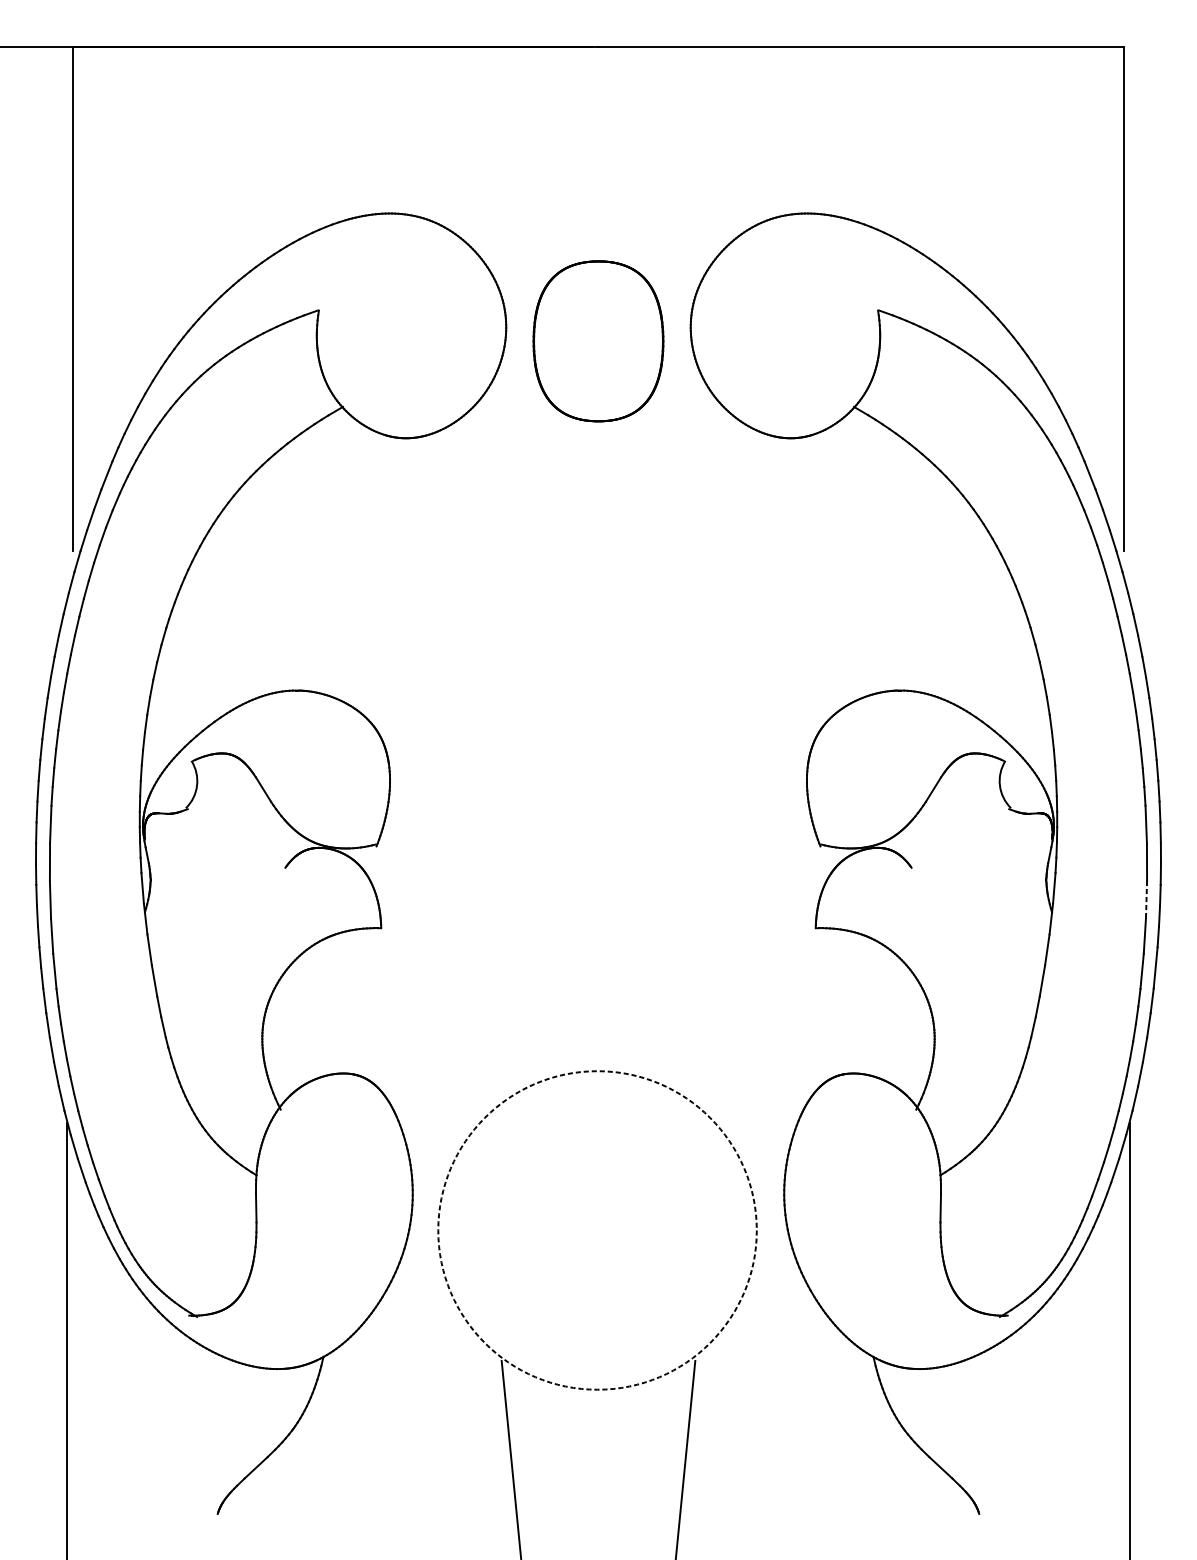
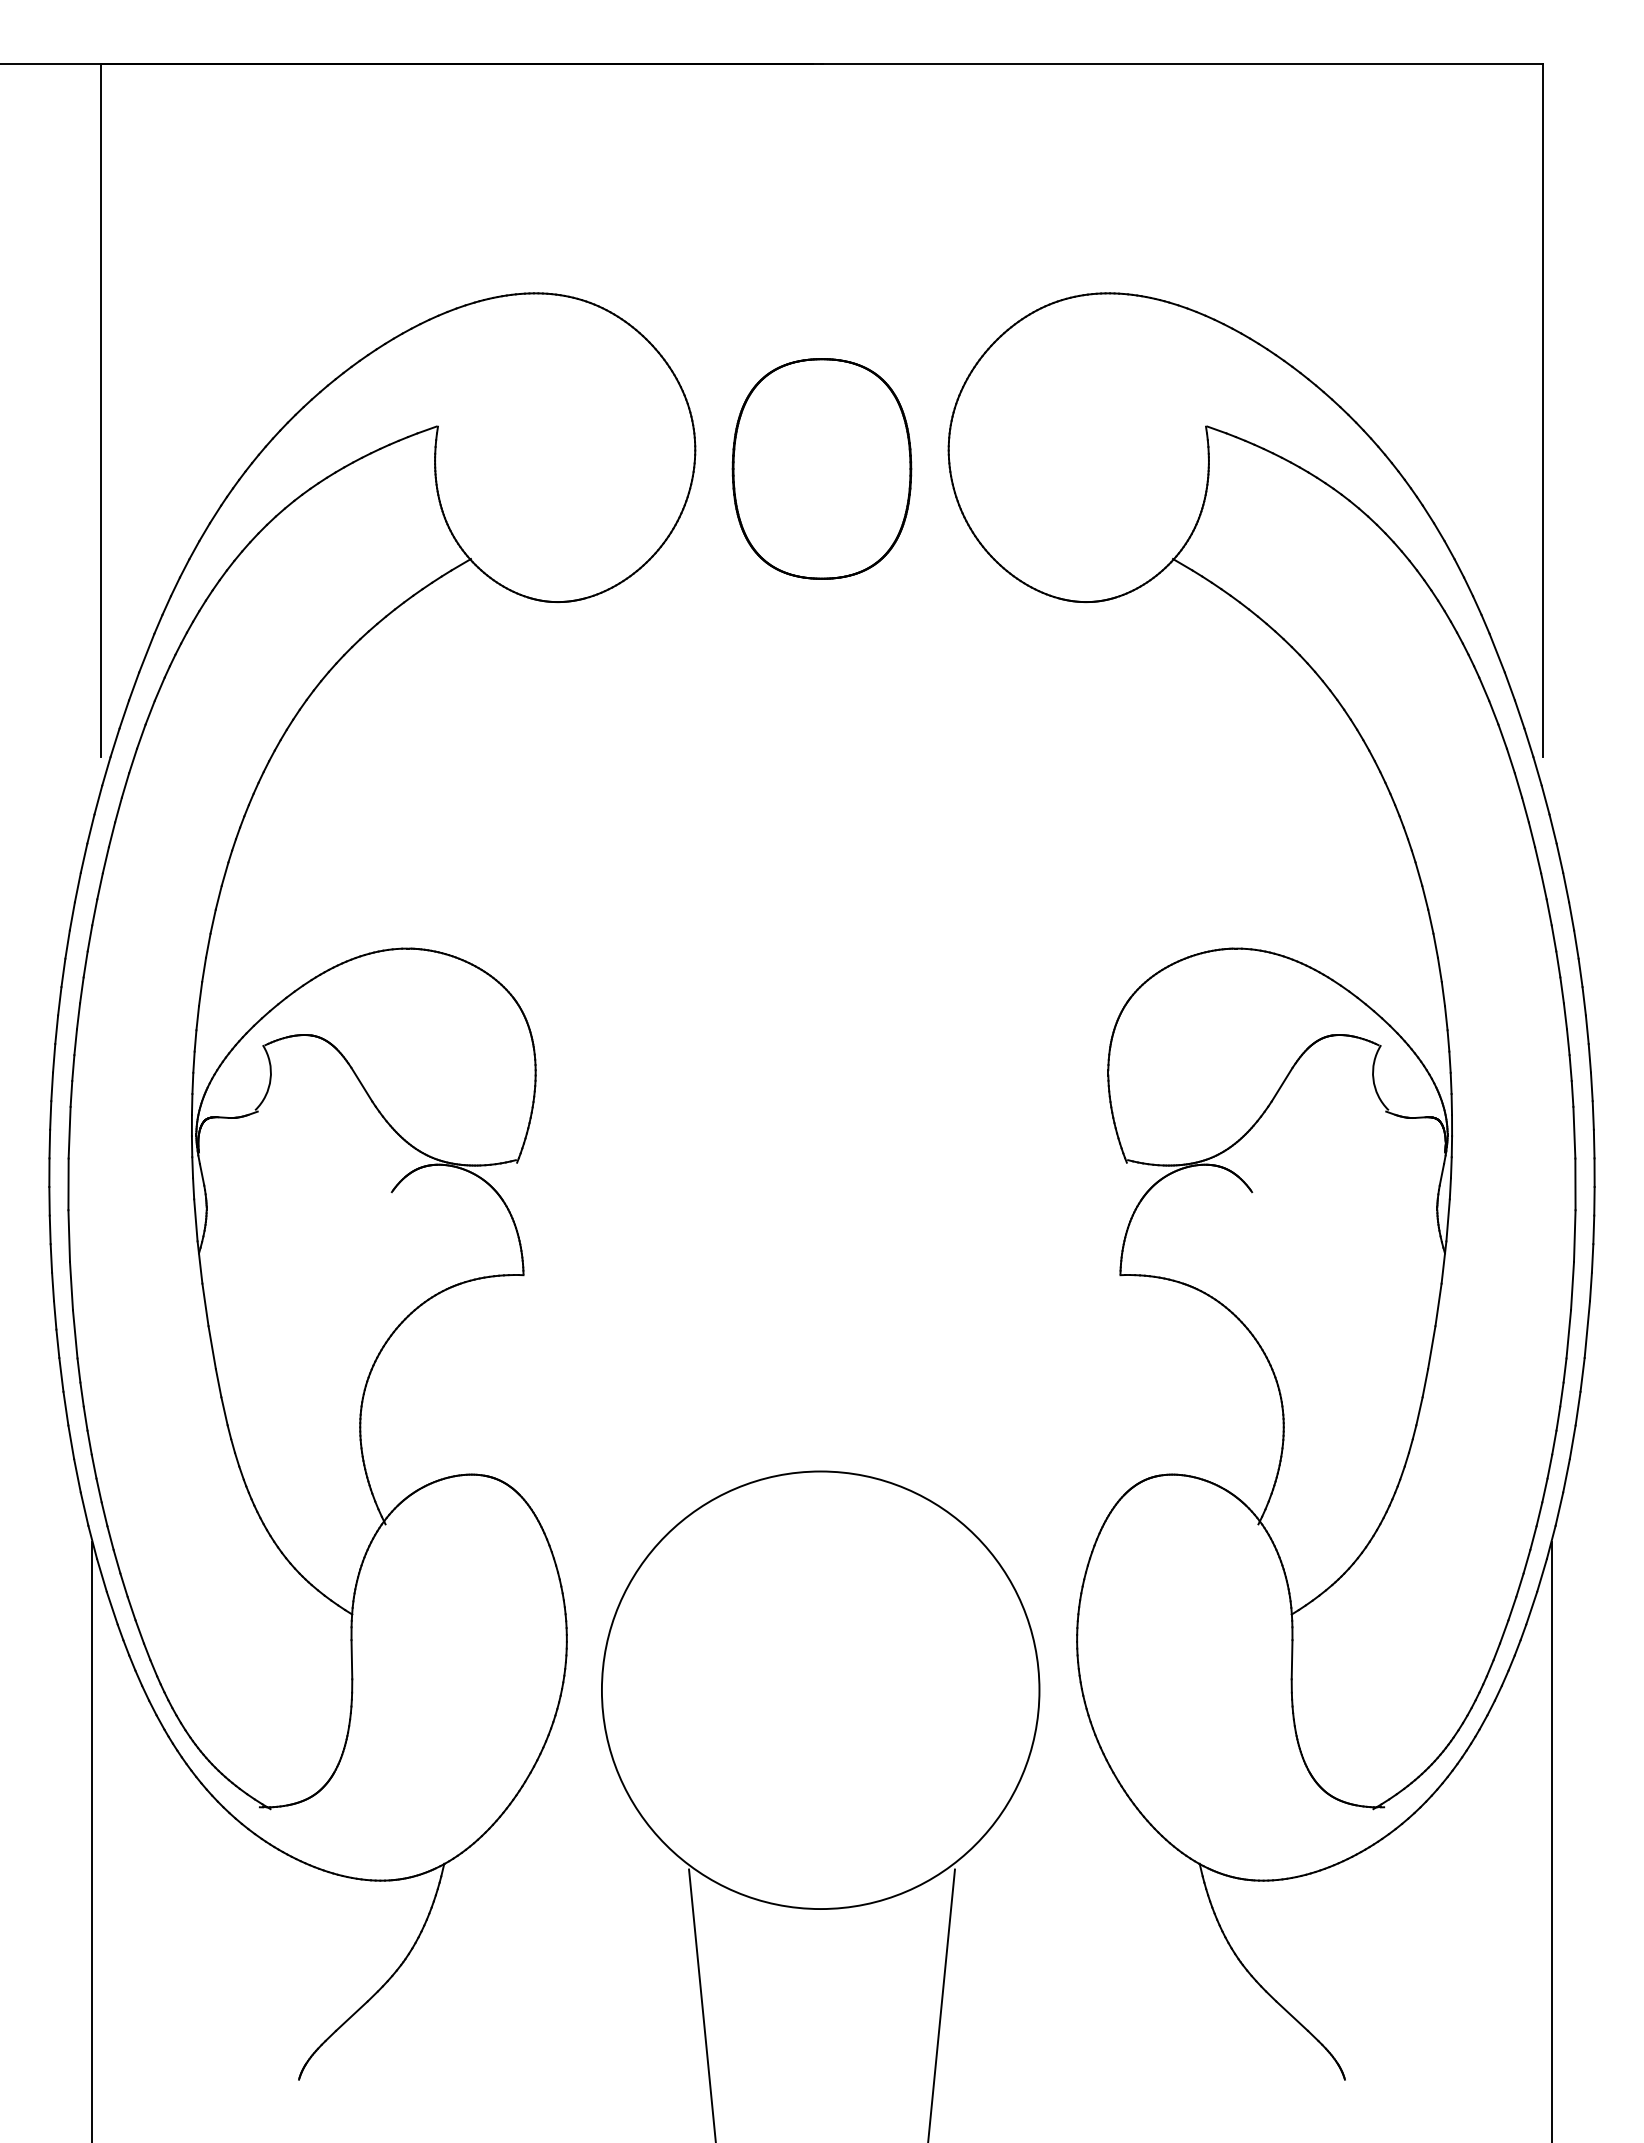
line: (1146, 900) -> (1574, 1236), dashed -> solid
circle: (597, 1230) -> (820, 1690), dashed -> solid

